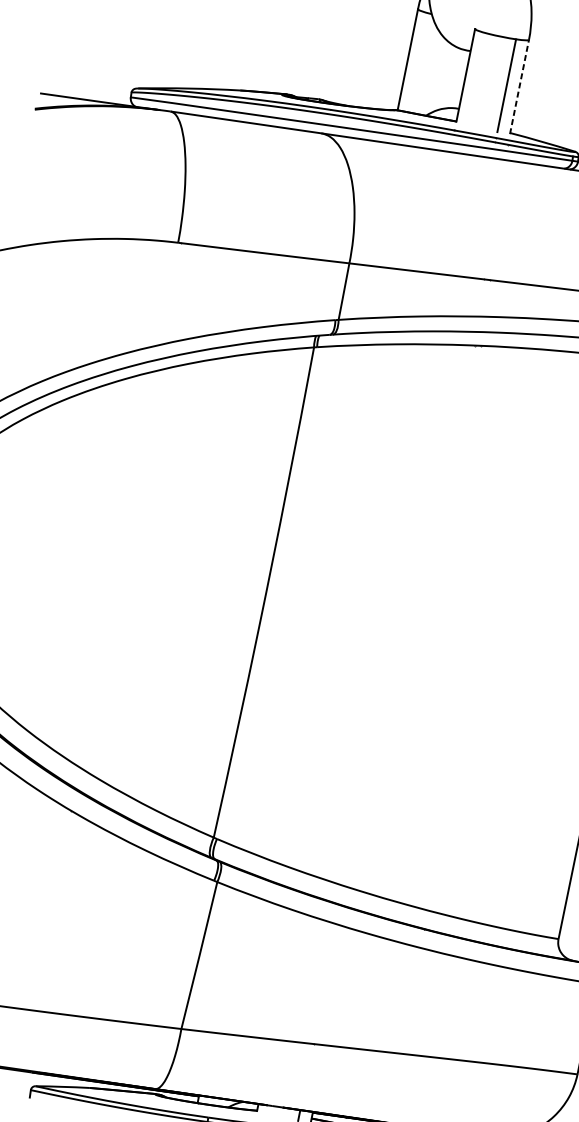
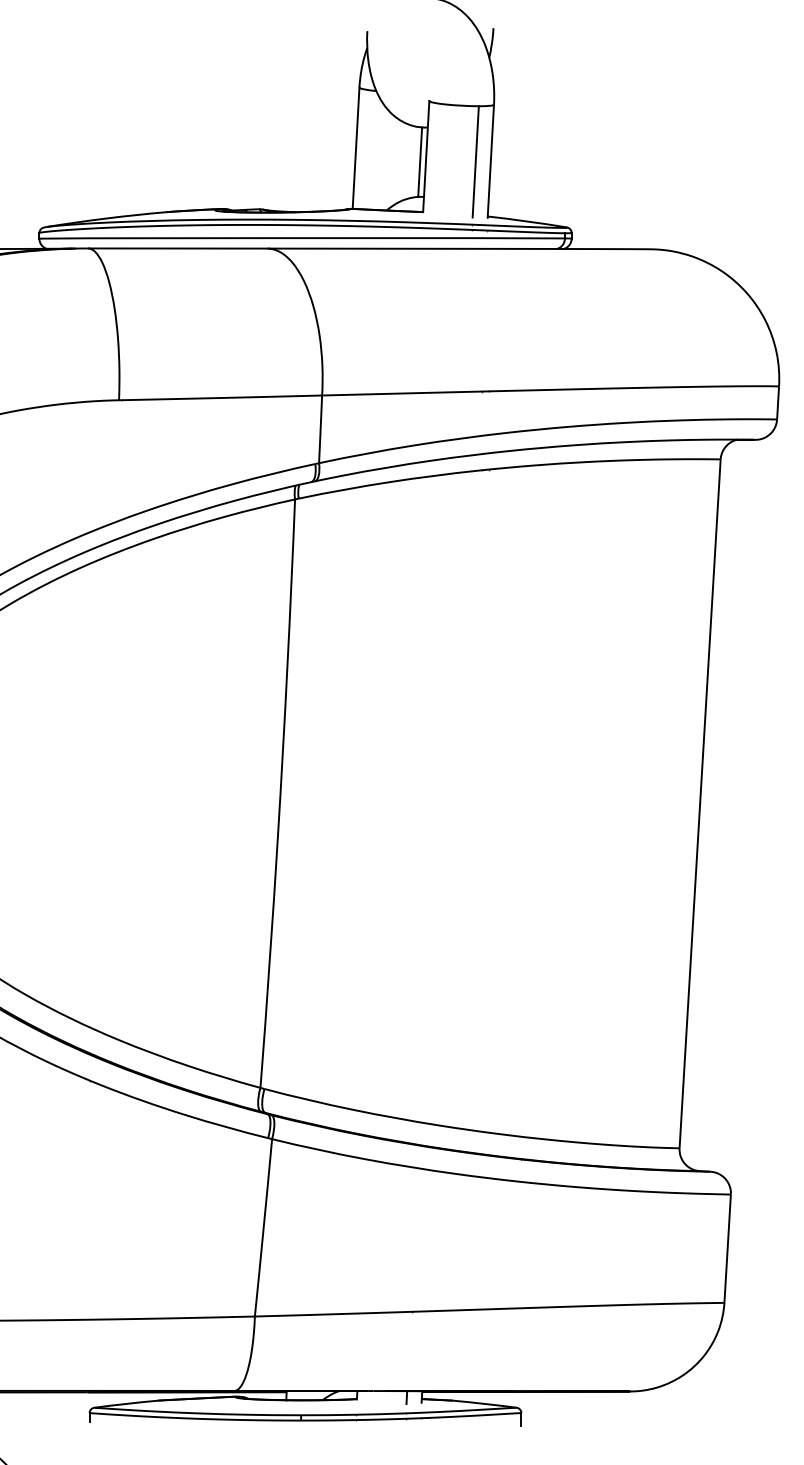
line: (460, 78) -> (420, 161), added
line: (519, 87) -> (490, 161), dashed -> solid

